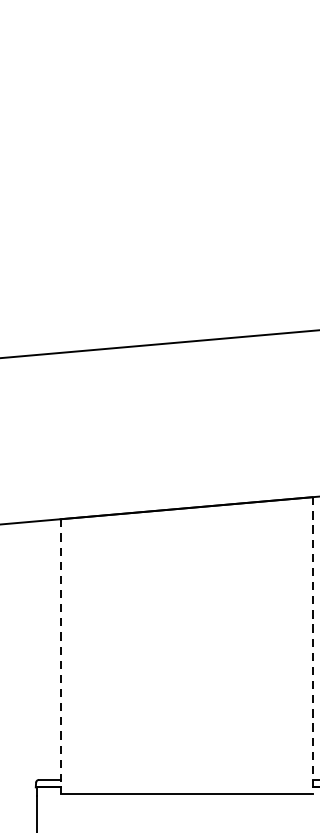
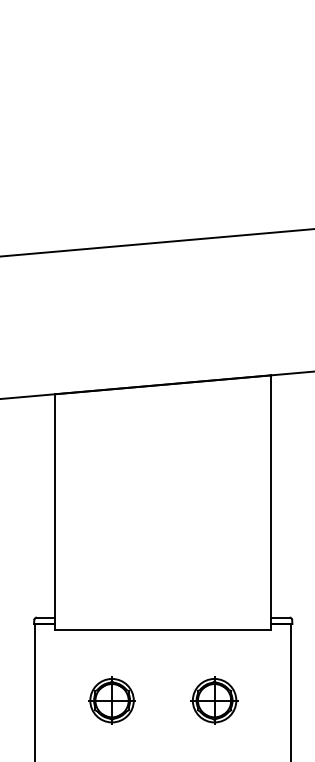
line: (312, 645) -> (271, 502), dashed -> solid
line: (60, 656) -> (55, 511), dashed -> solid

